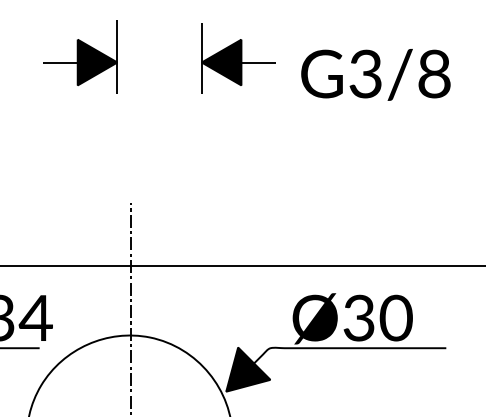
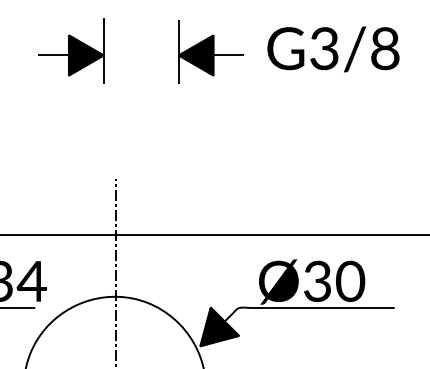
text: (375, 75) -> (333, 49), moved

